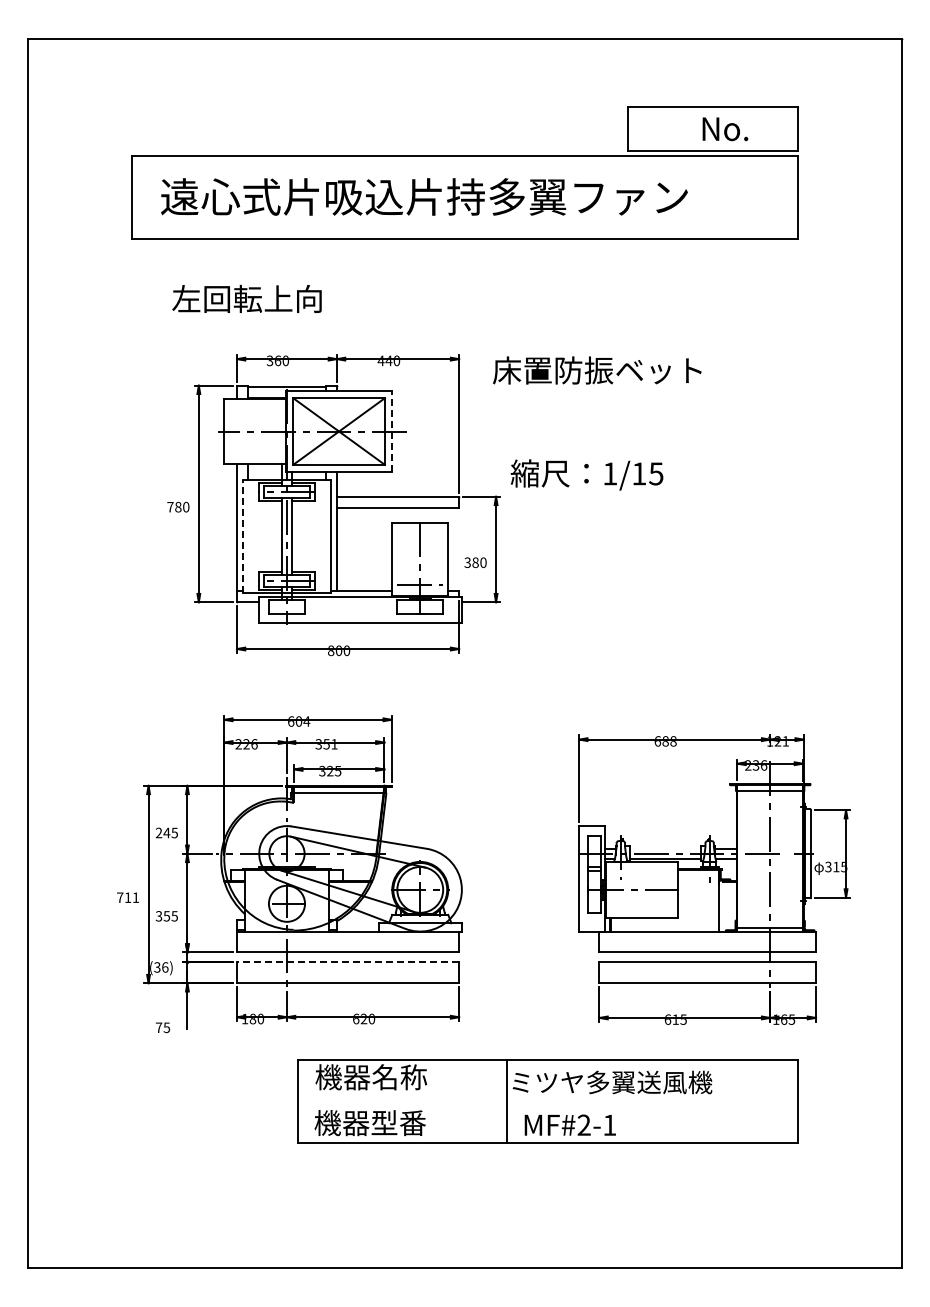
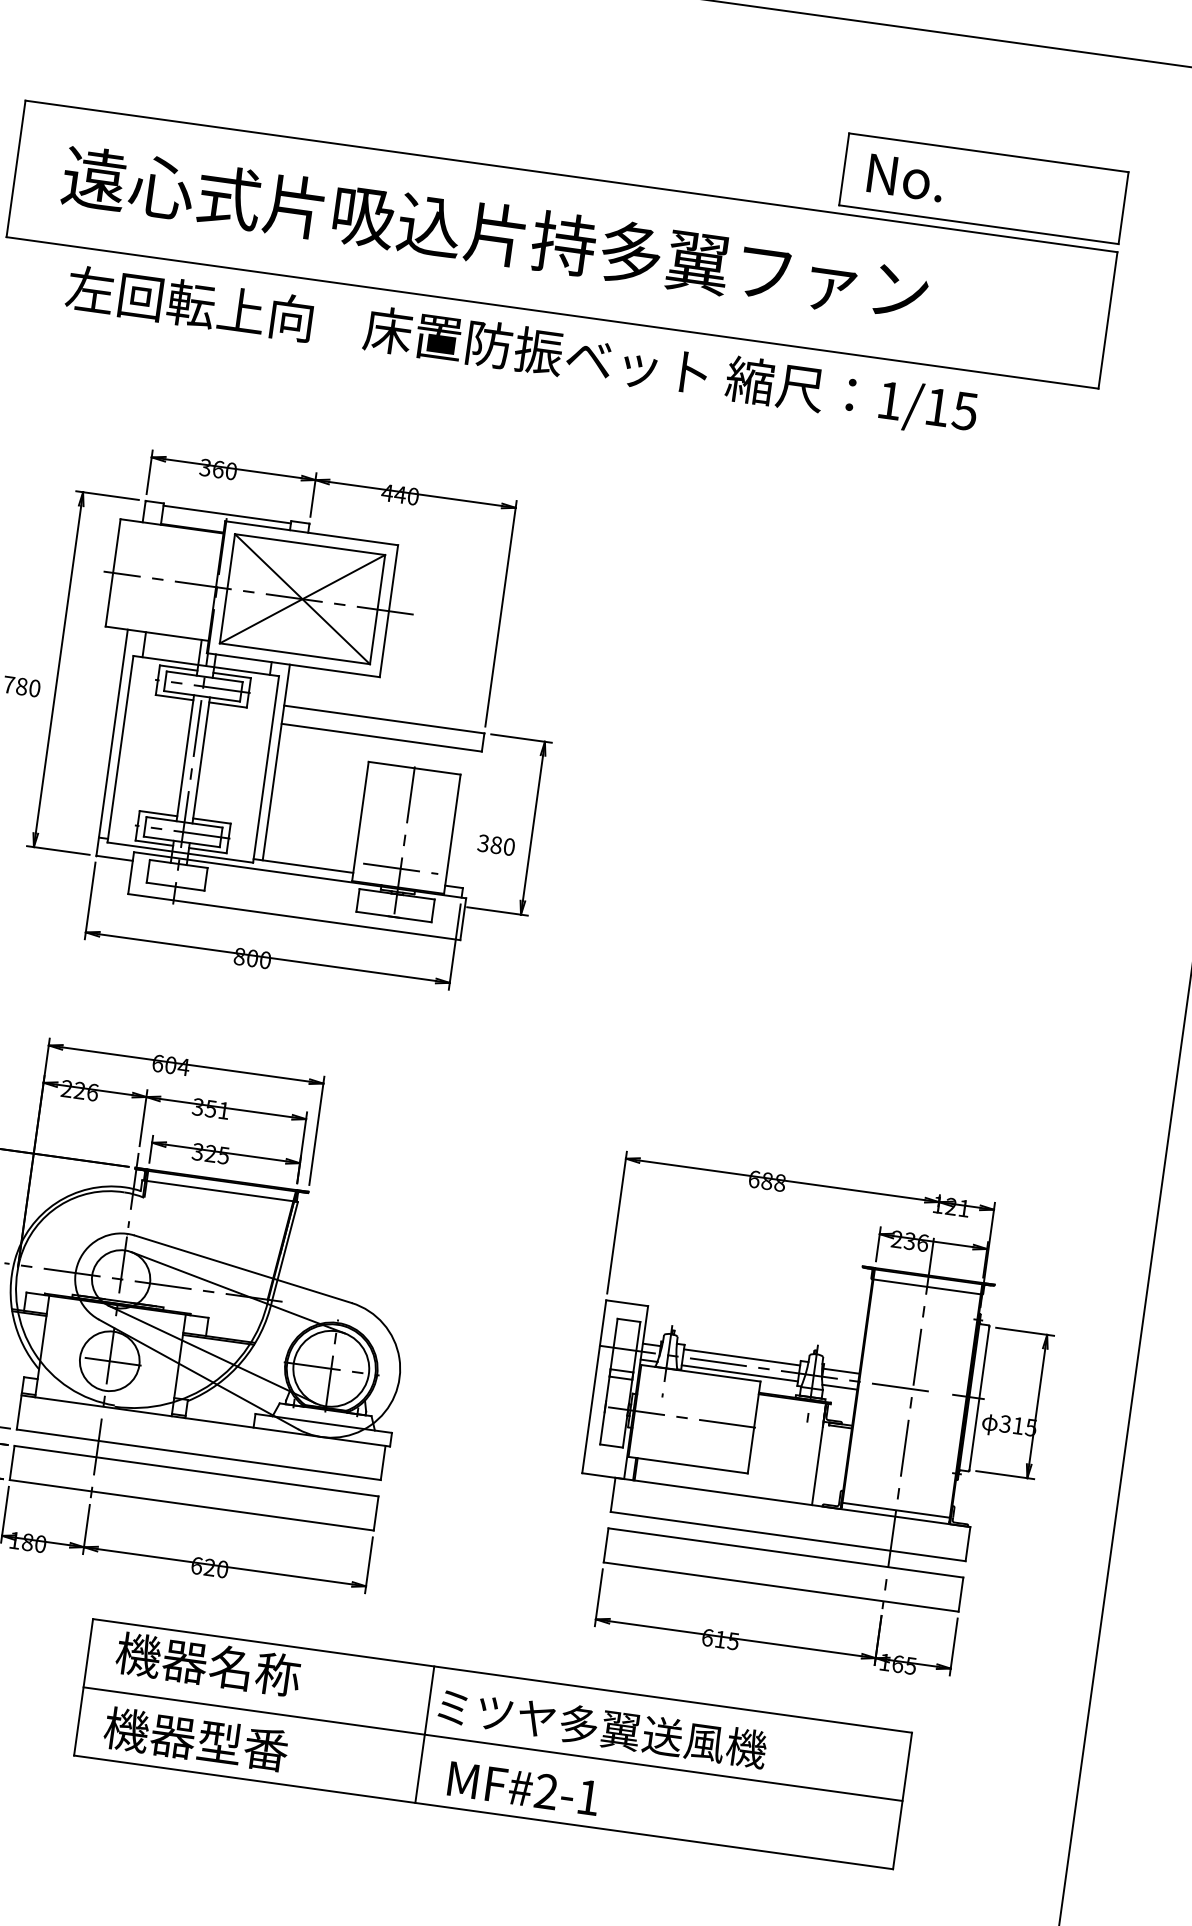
text: (725, 129) -> (906, 178), moved
text: (246, 298) -> (189, 302), moved
text: (597, 370) -> (536, 351), moved
line: (391, 431) -> (388, 611), dashed -> solid
text: (586, 474) -> (850, 396), moved
line: (242, 536) -> (120, 749), dashed -> solid
line: (664, 848) -> (740, 1356), added
line: (347, 962) -> (195, 1471), dashed -> solid
line: (548, 1101) -> (493, 1744), added

